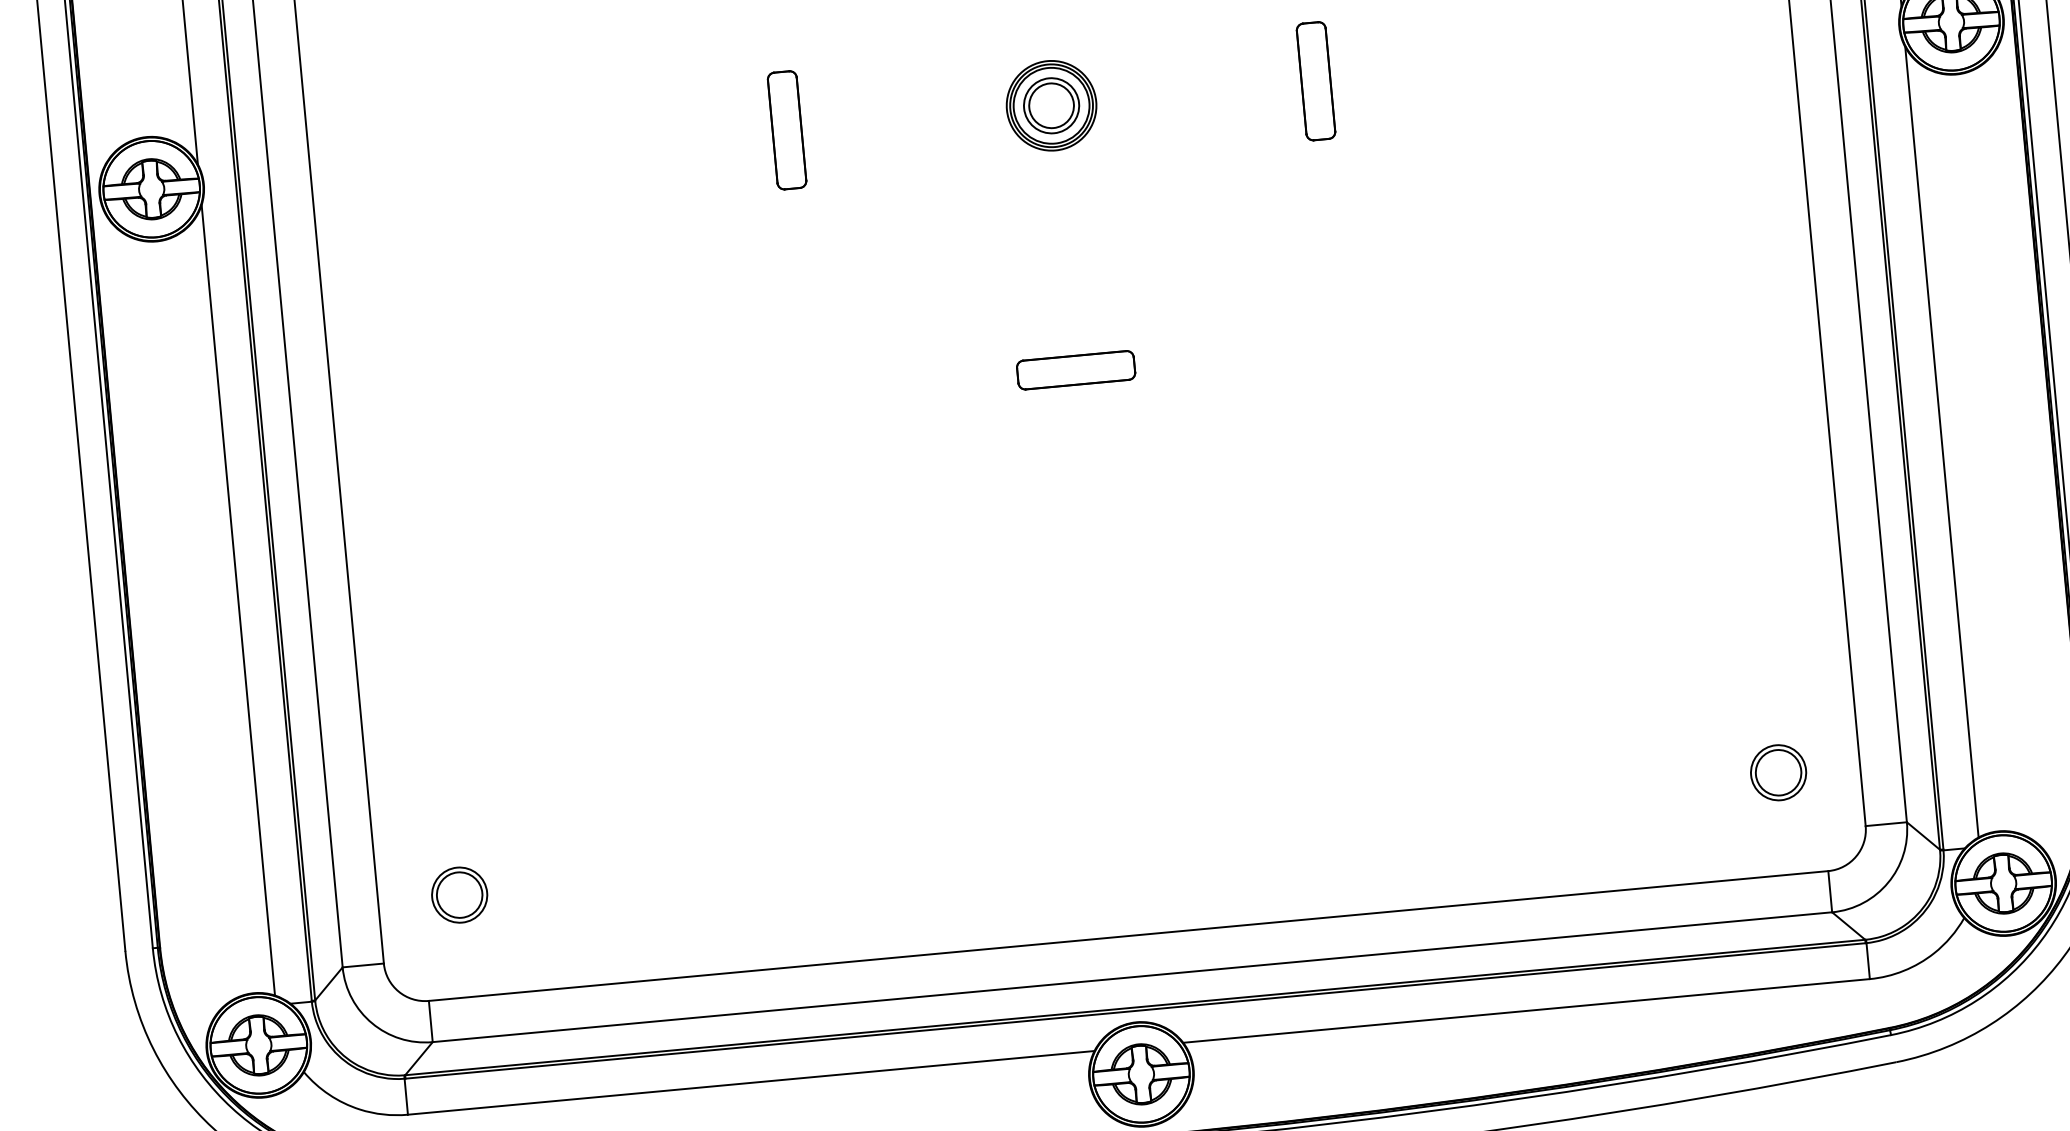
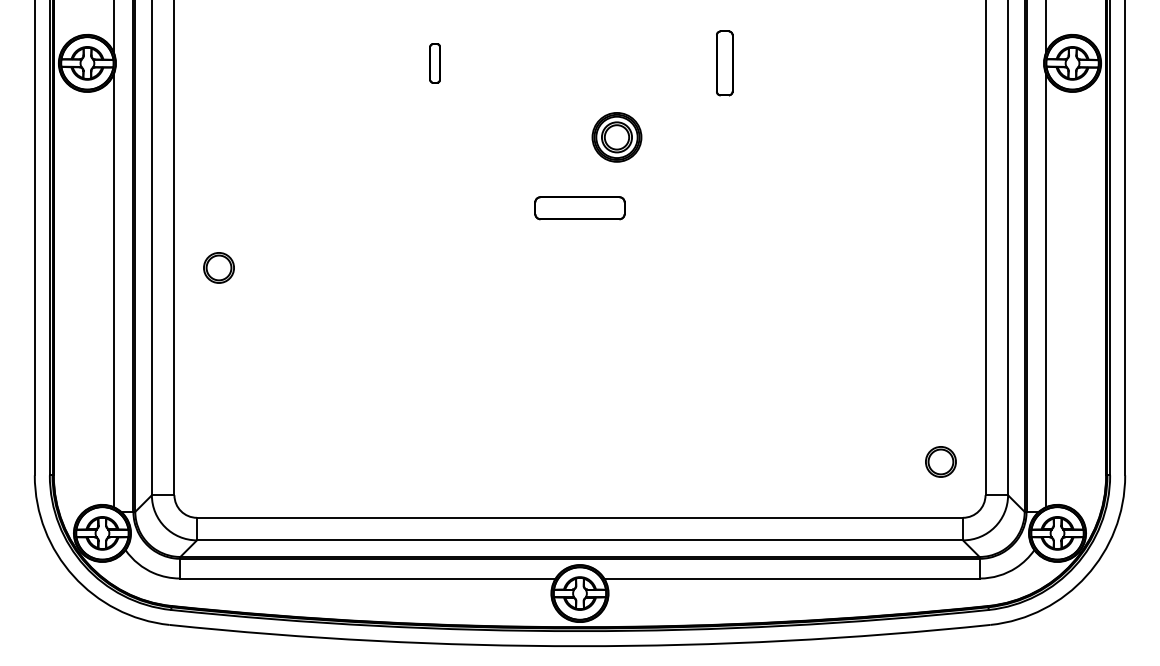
part: (1050, 106) -> (616, 137), moved
part: (785, 130) -> (434, 63), size x0.6
part: (1075, 369) -> (579, 207), size x1.4
part: (458, 894) -> (218, 267), moved

